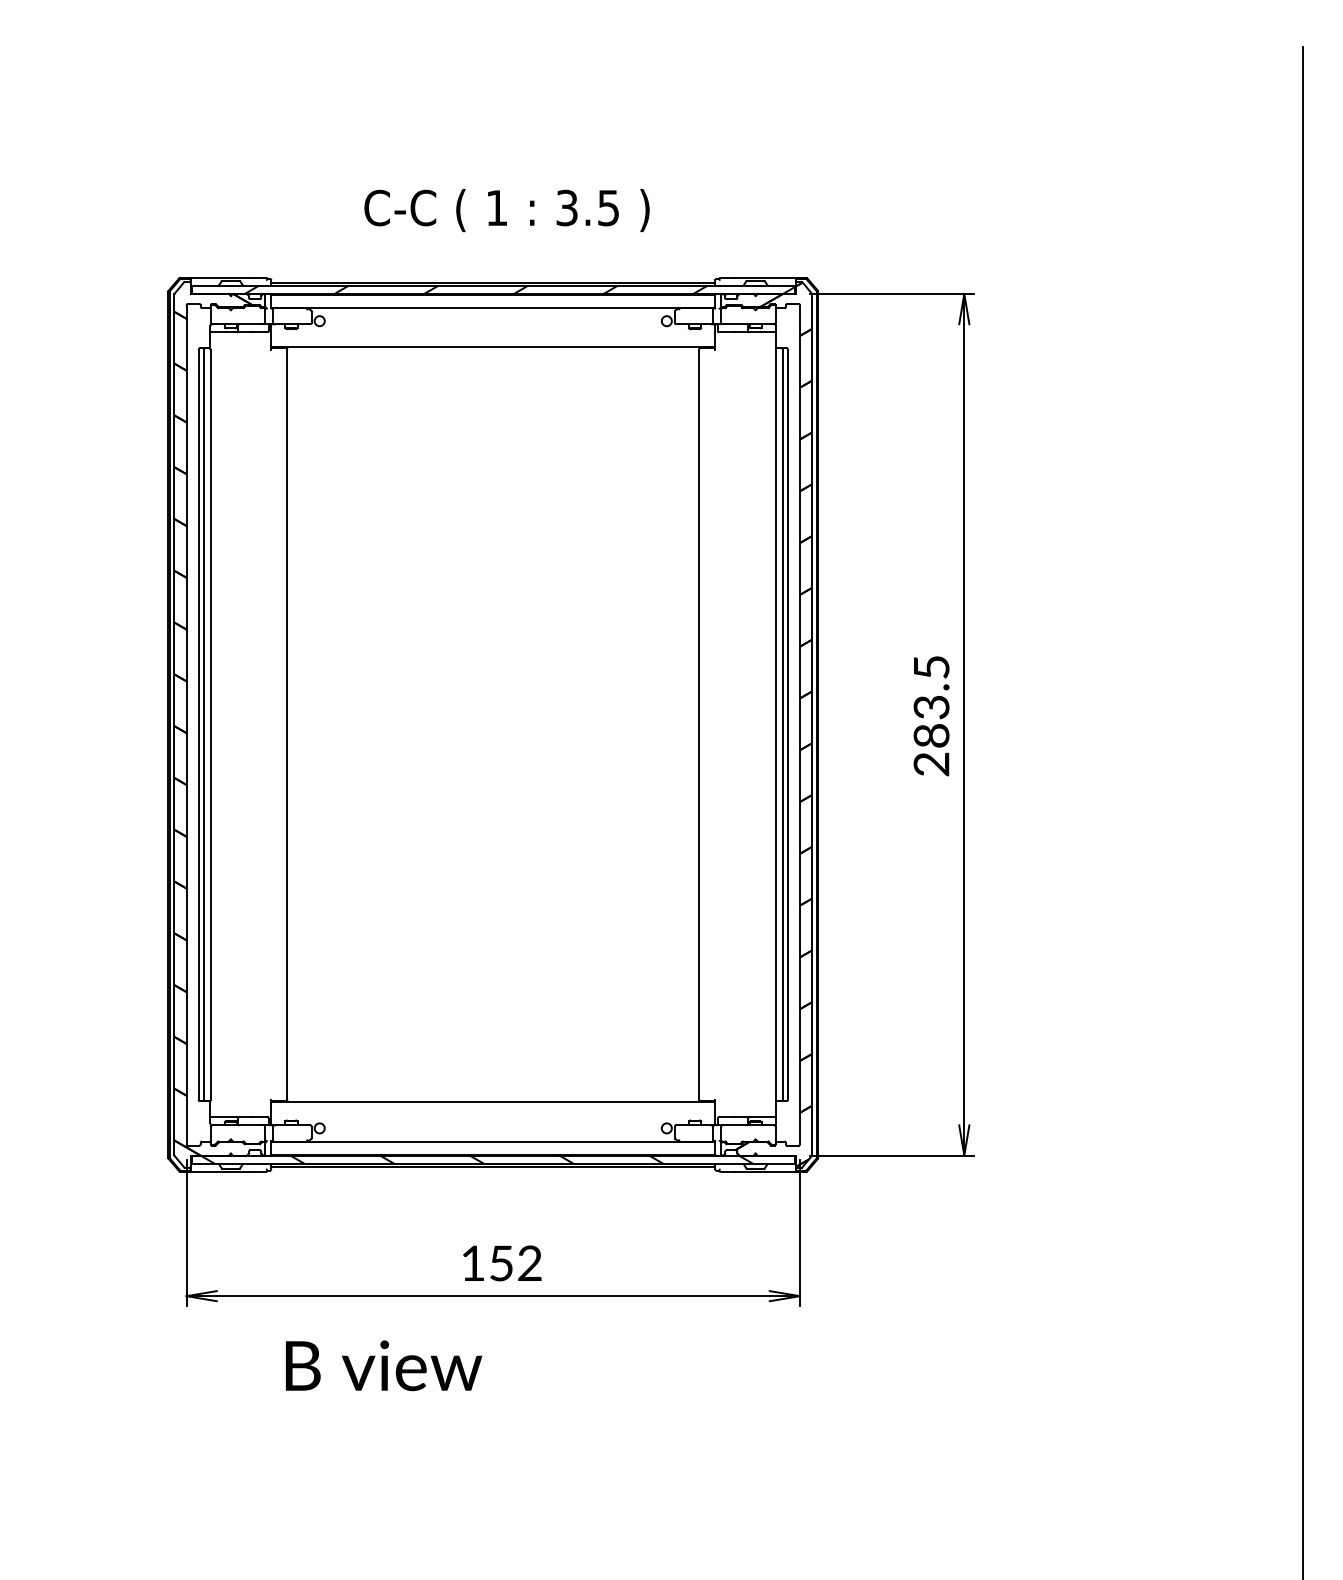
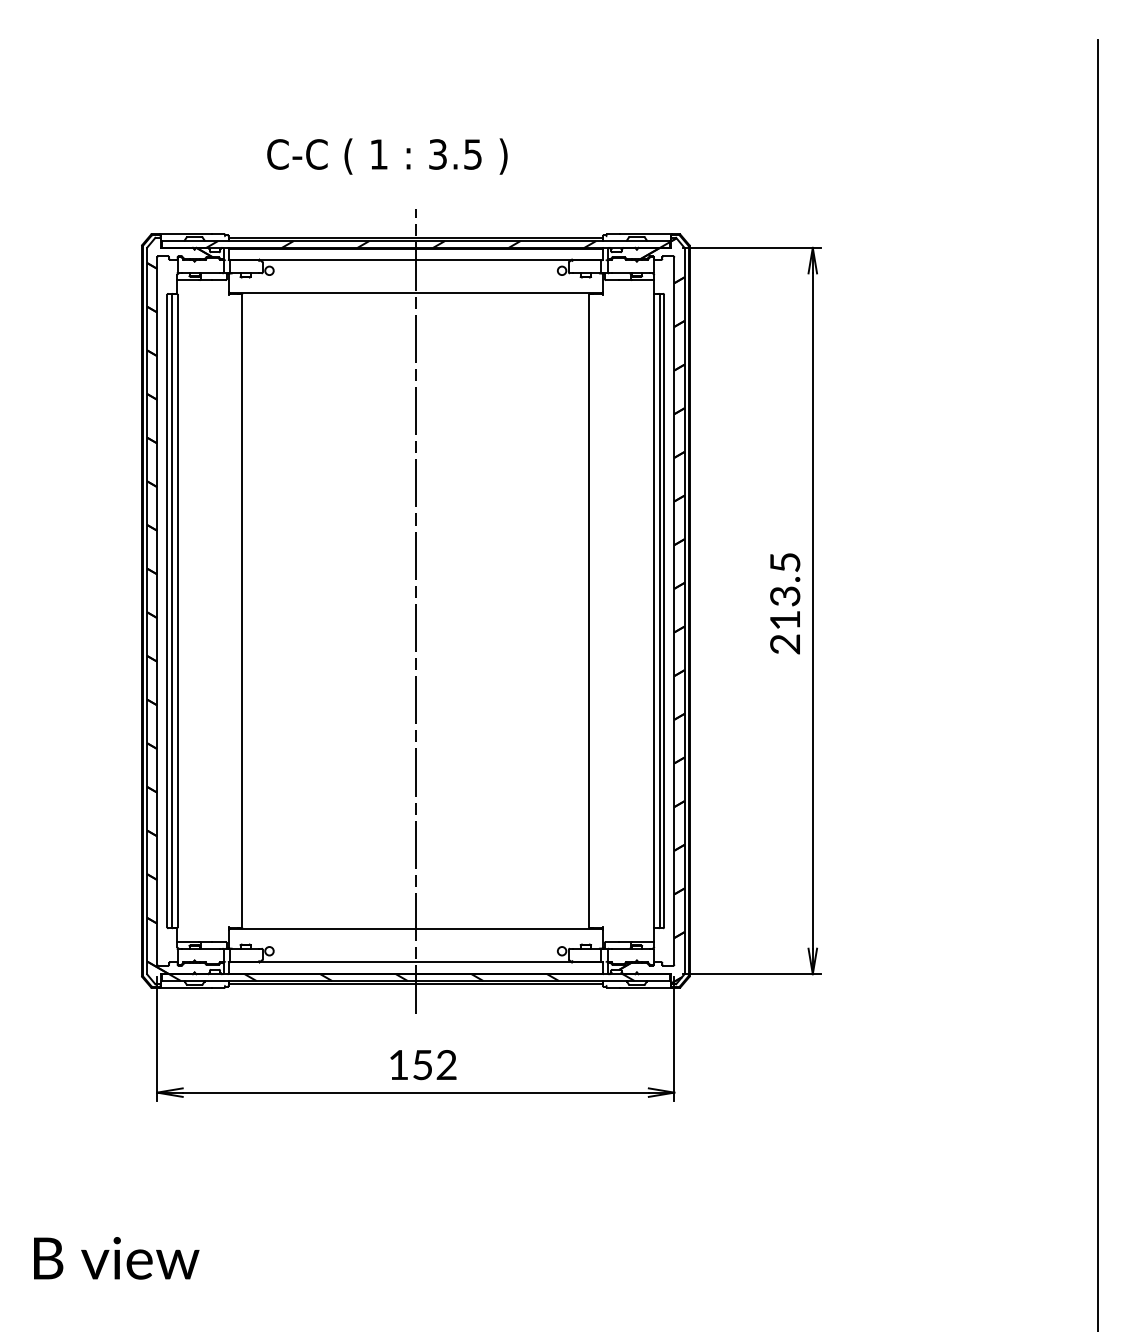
text: (507, 210) -> (387, 156), moved
line: (492, 724) -> (415, 610), added
text: (931, 736) -> (785, 620), 283.5 -> 213.5
text: (383, 1365) -> (116, 1258), moved

